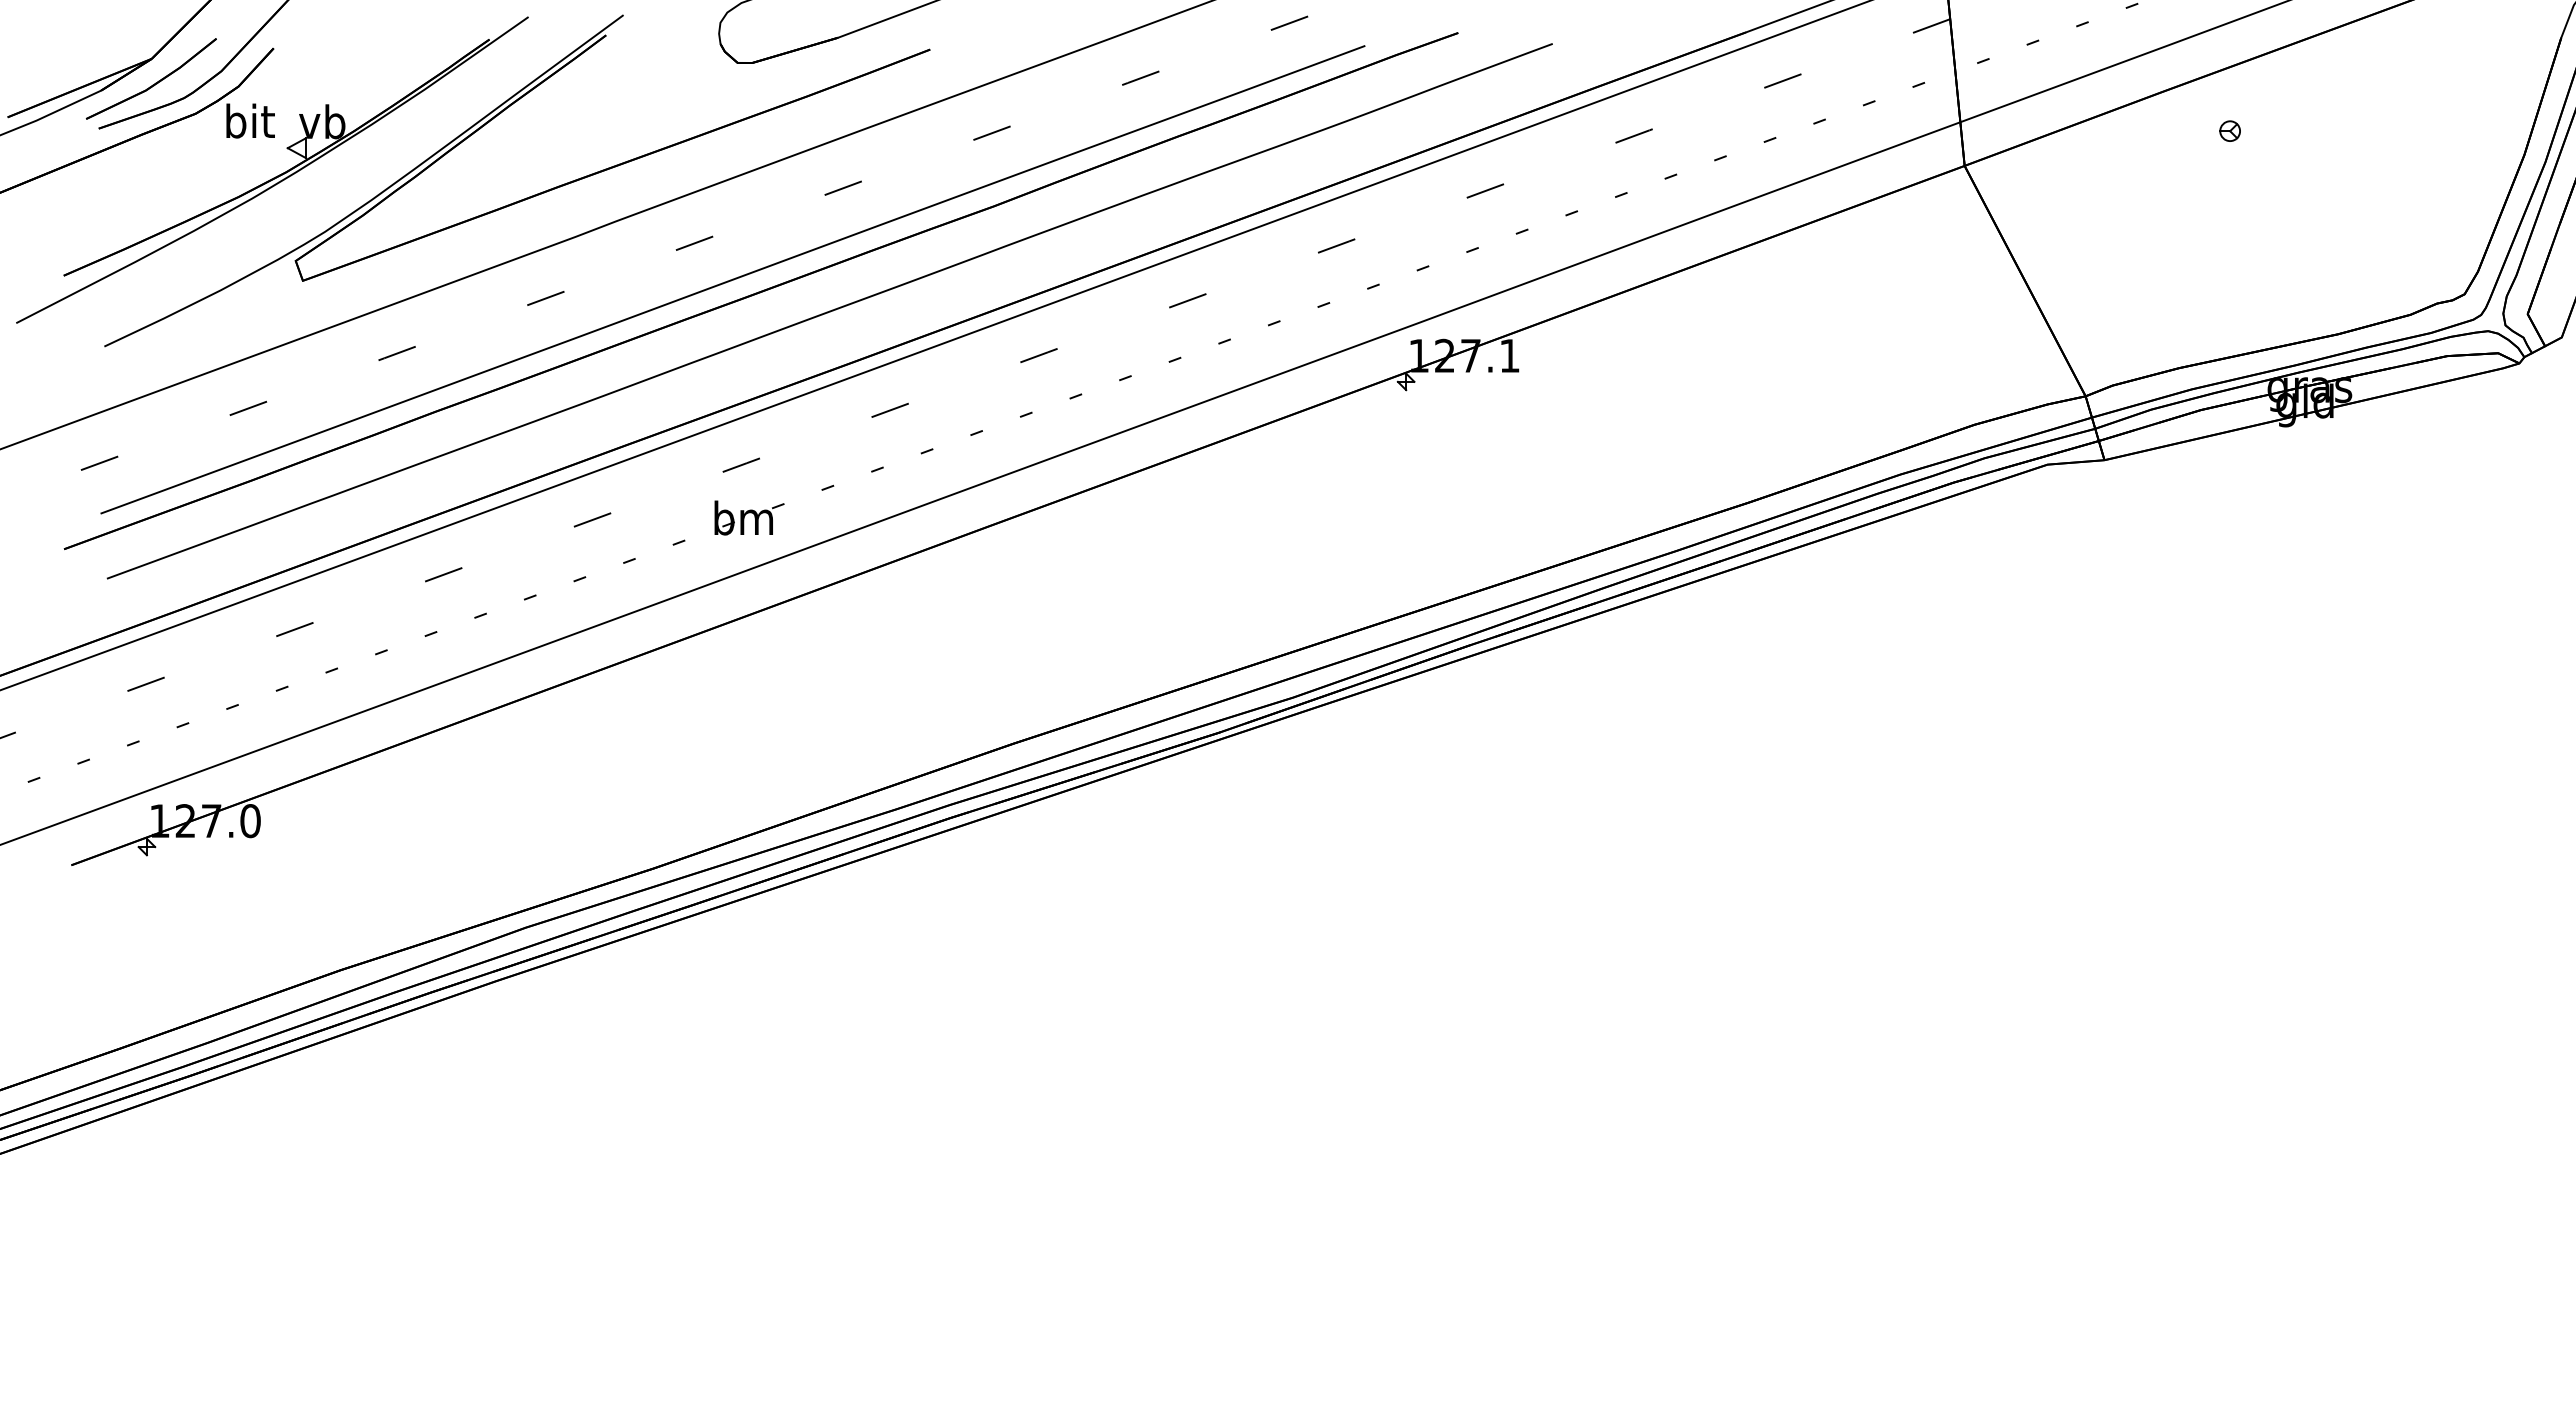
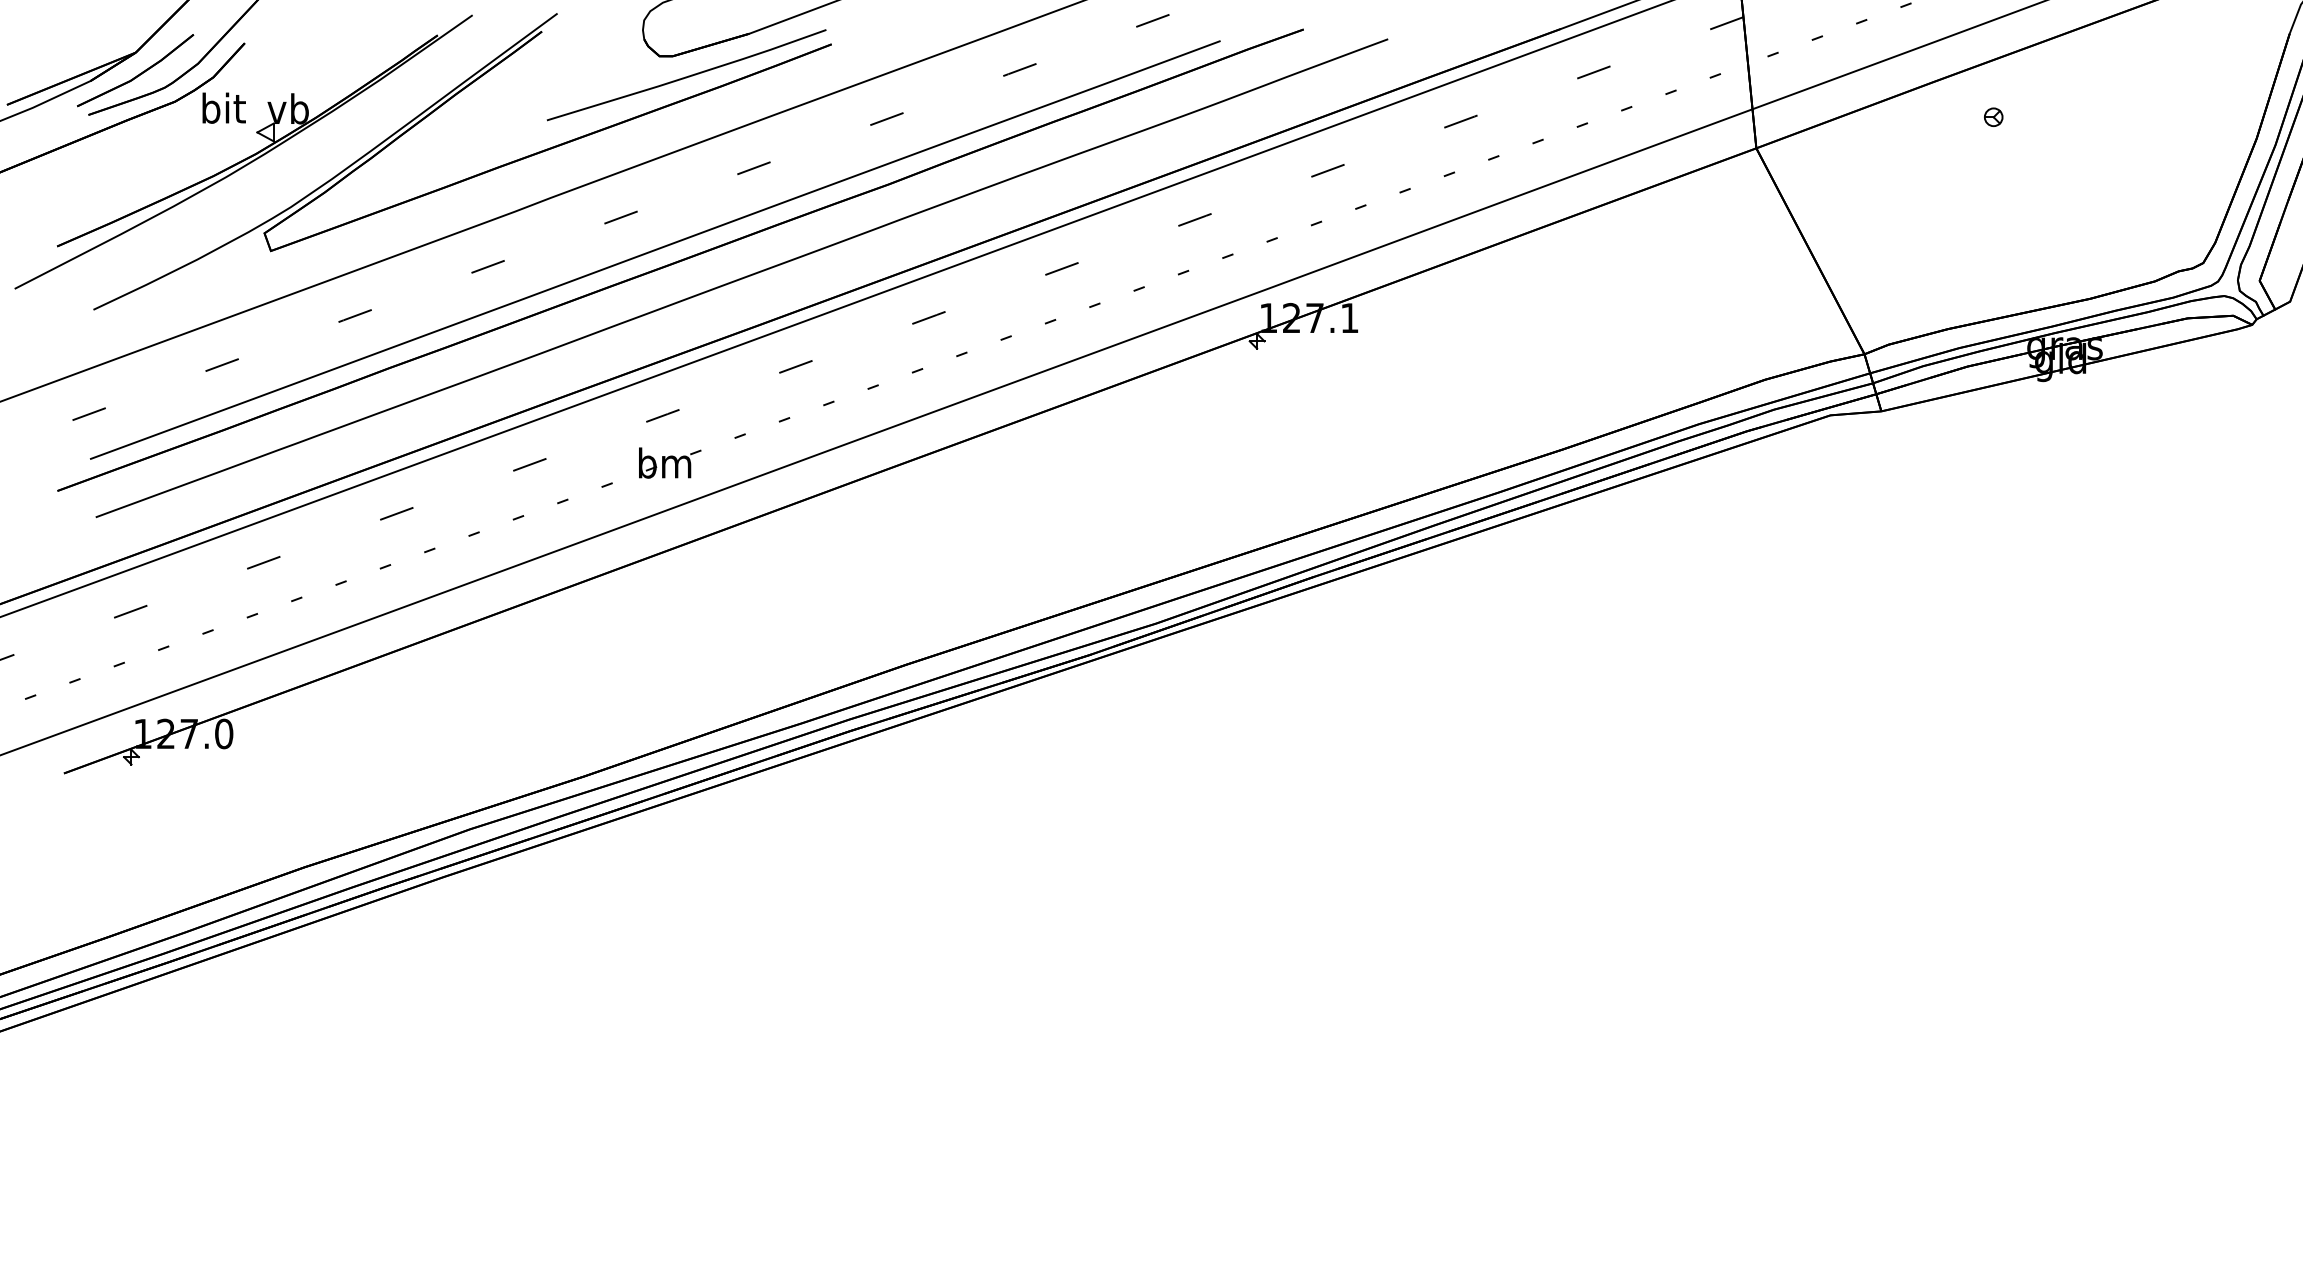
curve: (767, 85) -> (686, 76), added

